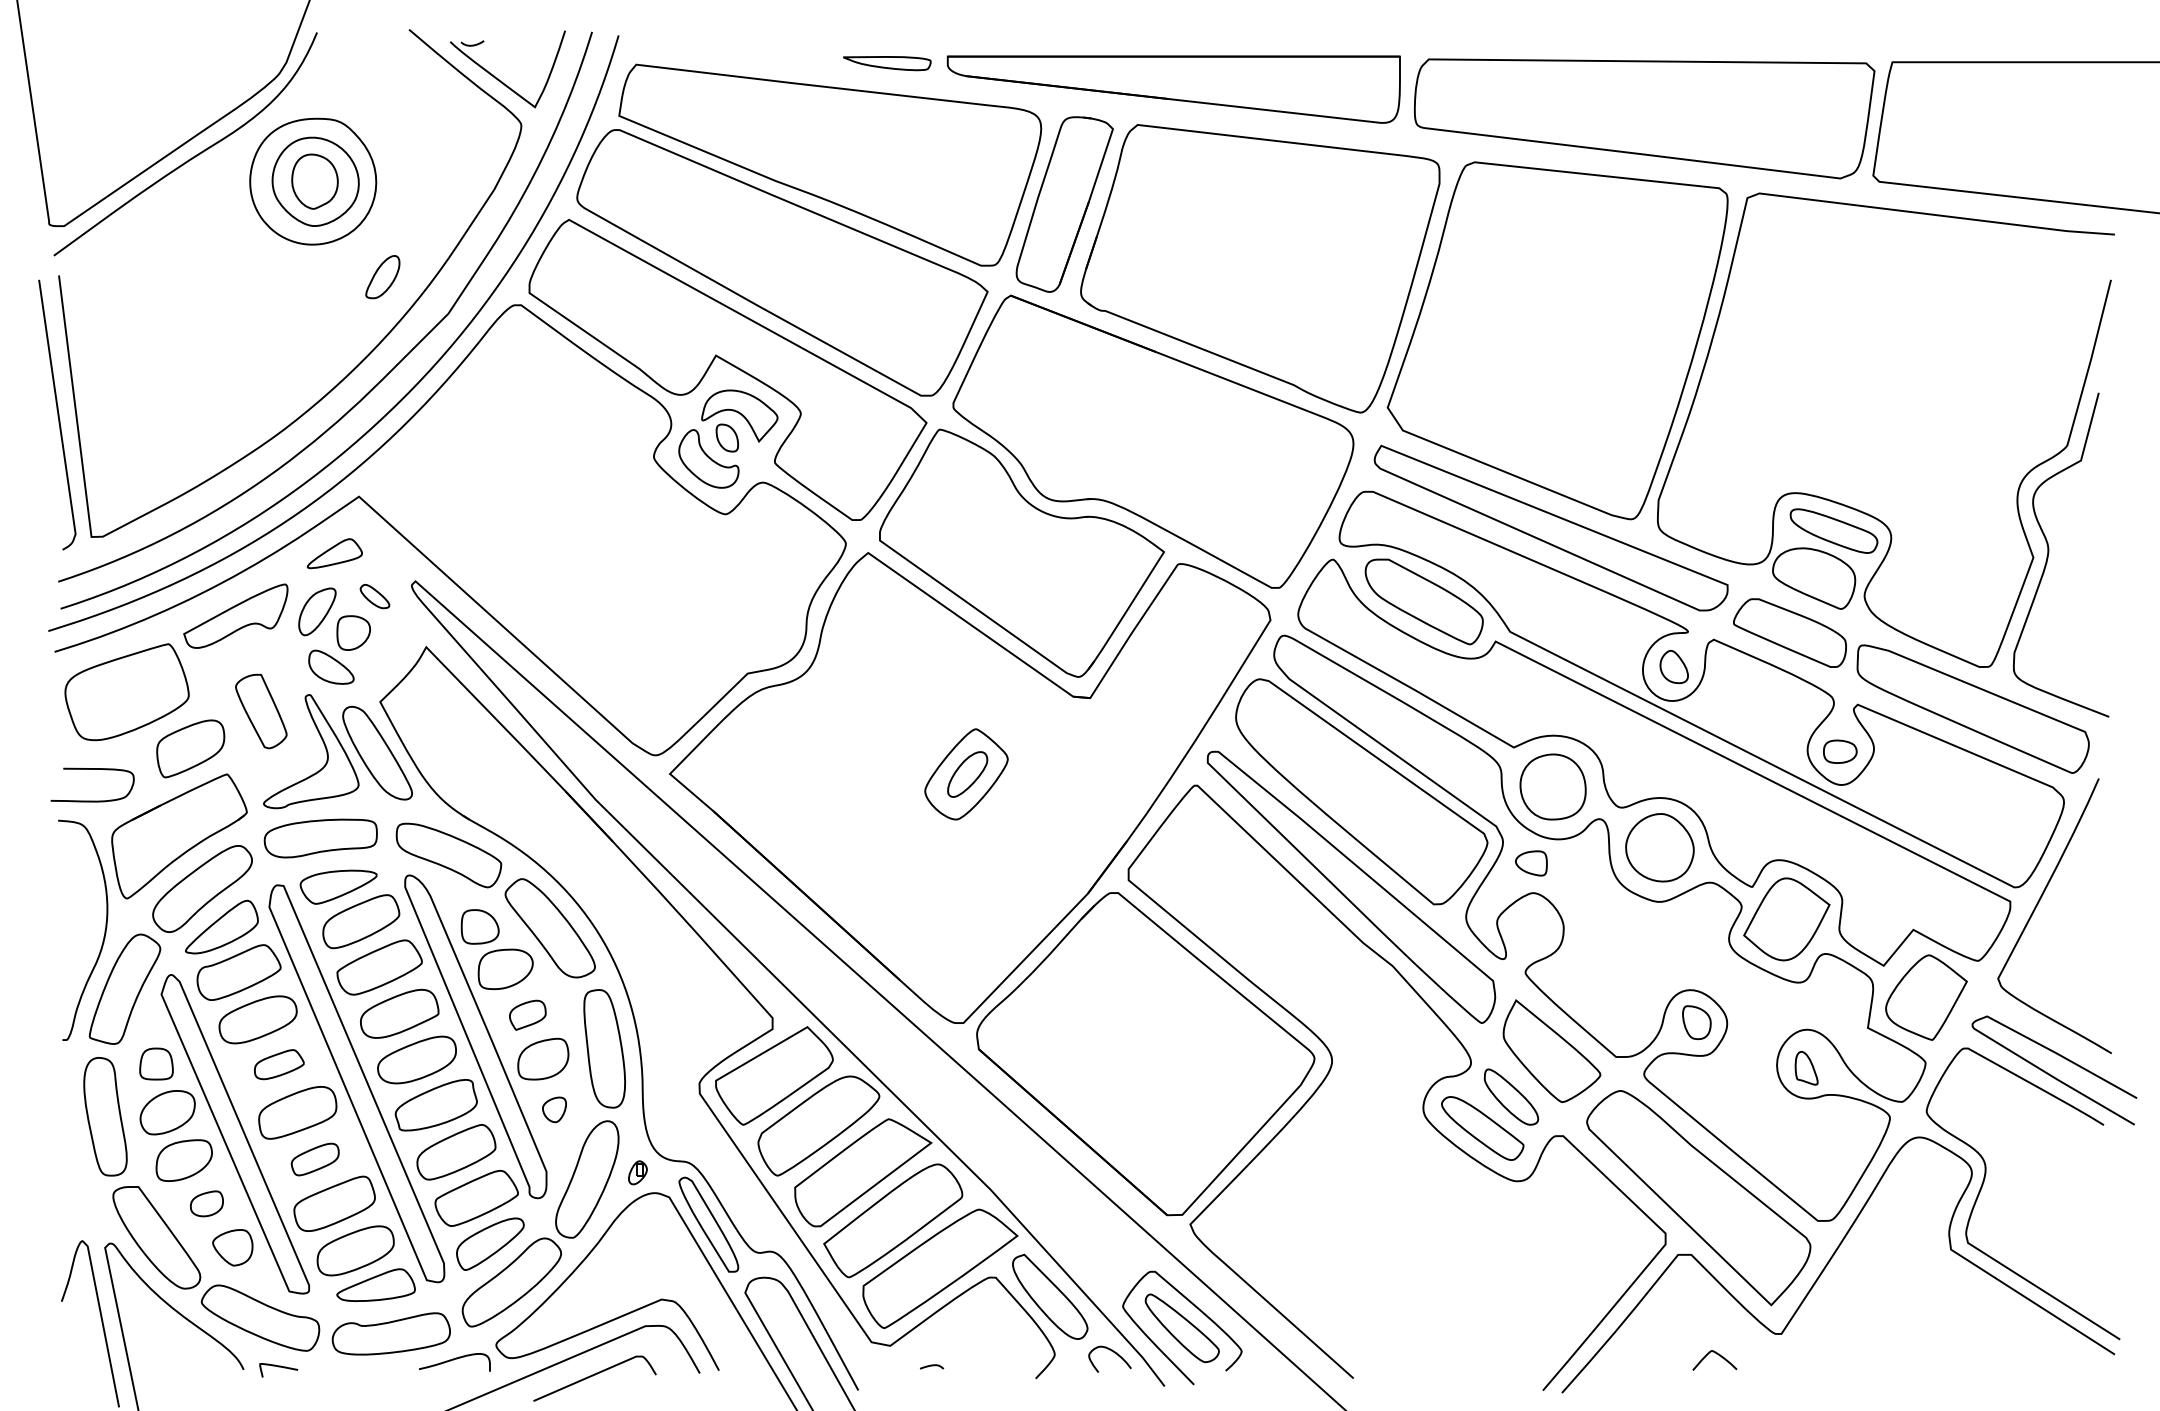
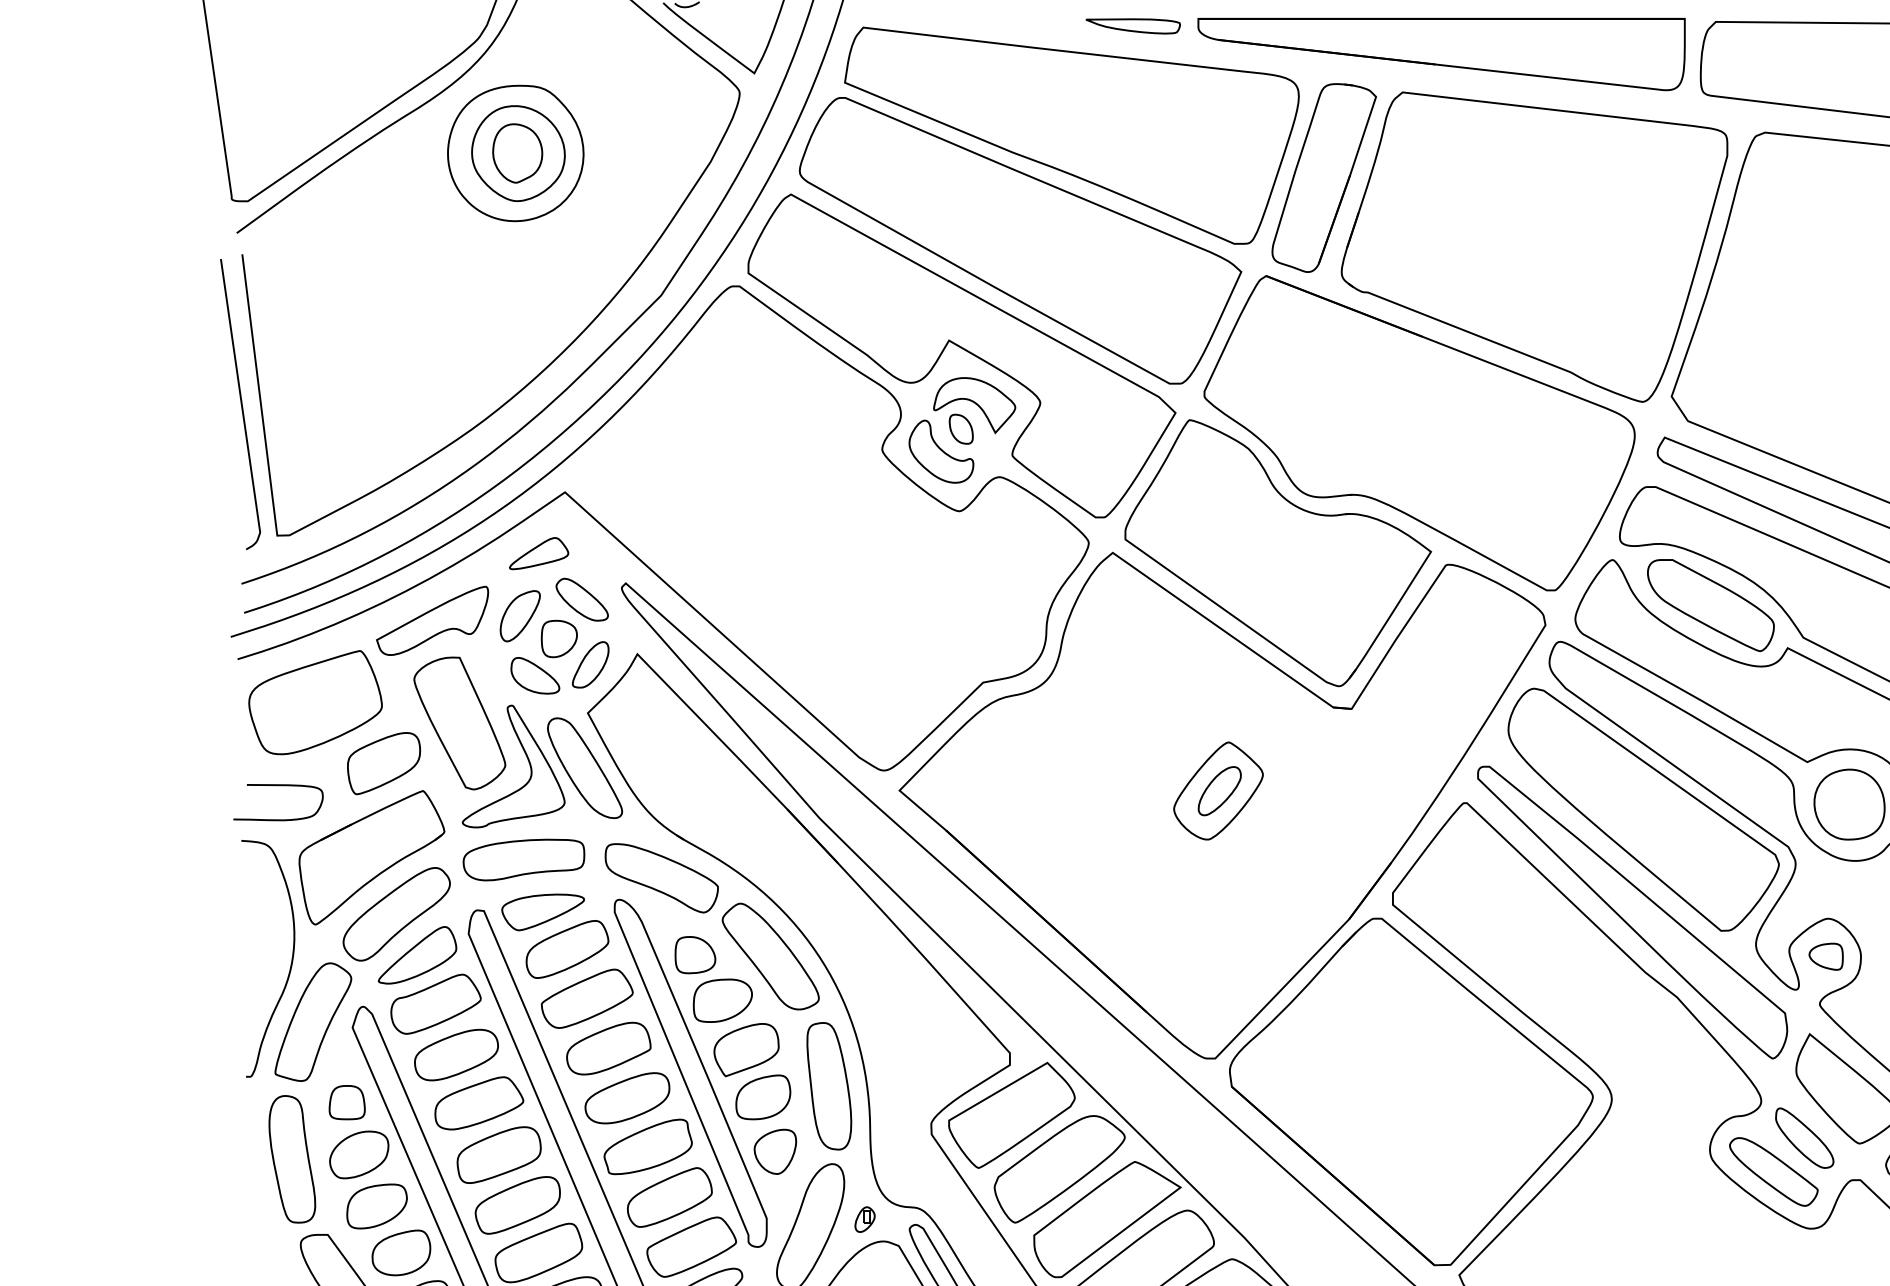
part: (382, 277) -> (590, 665), moved
part: (374, 596) -> (581, 599), size x1.67
part: (261, 711) -> (460, 723), size x1.67
part: (1531, 863) -> (1826, 956), moved
part: (527, 1015) -> (746, 1050), size x1.67
part: (279, 1064) -> (479, 1103), size x1.67
part: (554, 1109) -> (775, 1151), size x1.67
part: (315, 1159) -> (518, 1205), size x1.67
part: (206, 1203) -> (400, 1252), size x1.67

